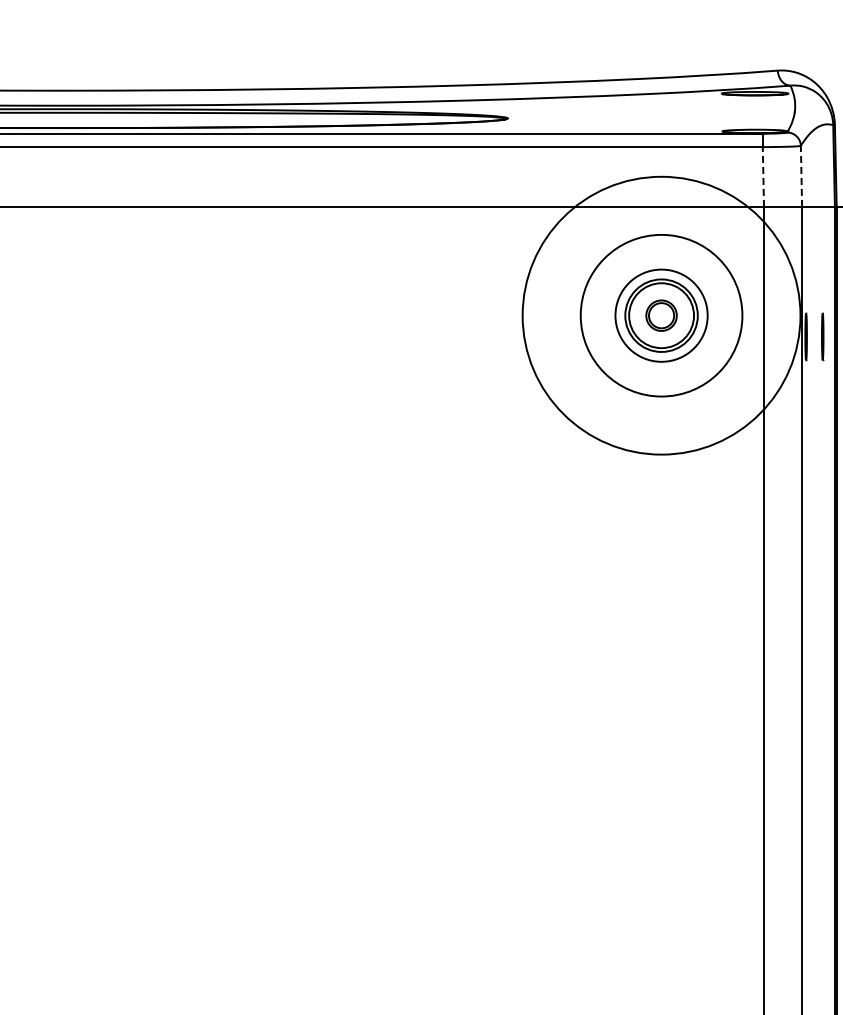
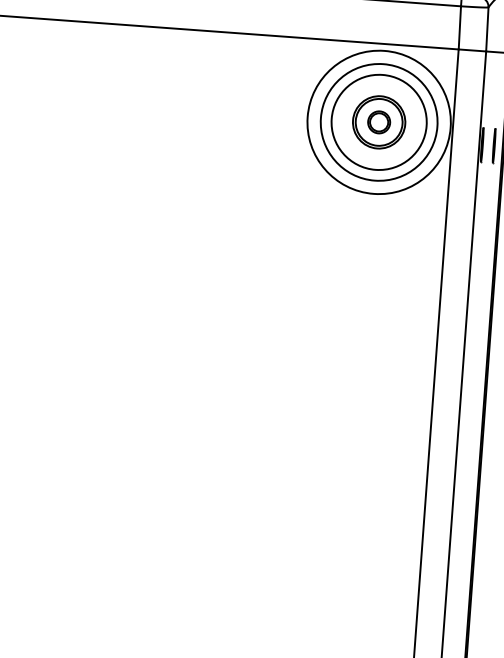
line: (801, 176) -> (487, 29), dashed -> solid
line: (763, 177) -> (459, 28), dashed -> solid
circle: (661, 315) -> (379, 122), size x0.71
circle: (661, 315) -> (379, 122), size x1.43

